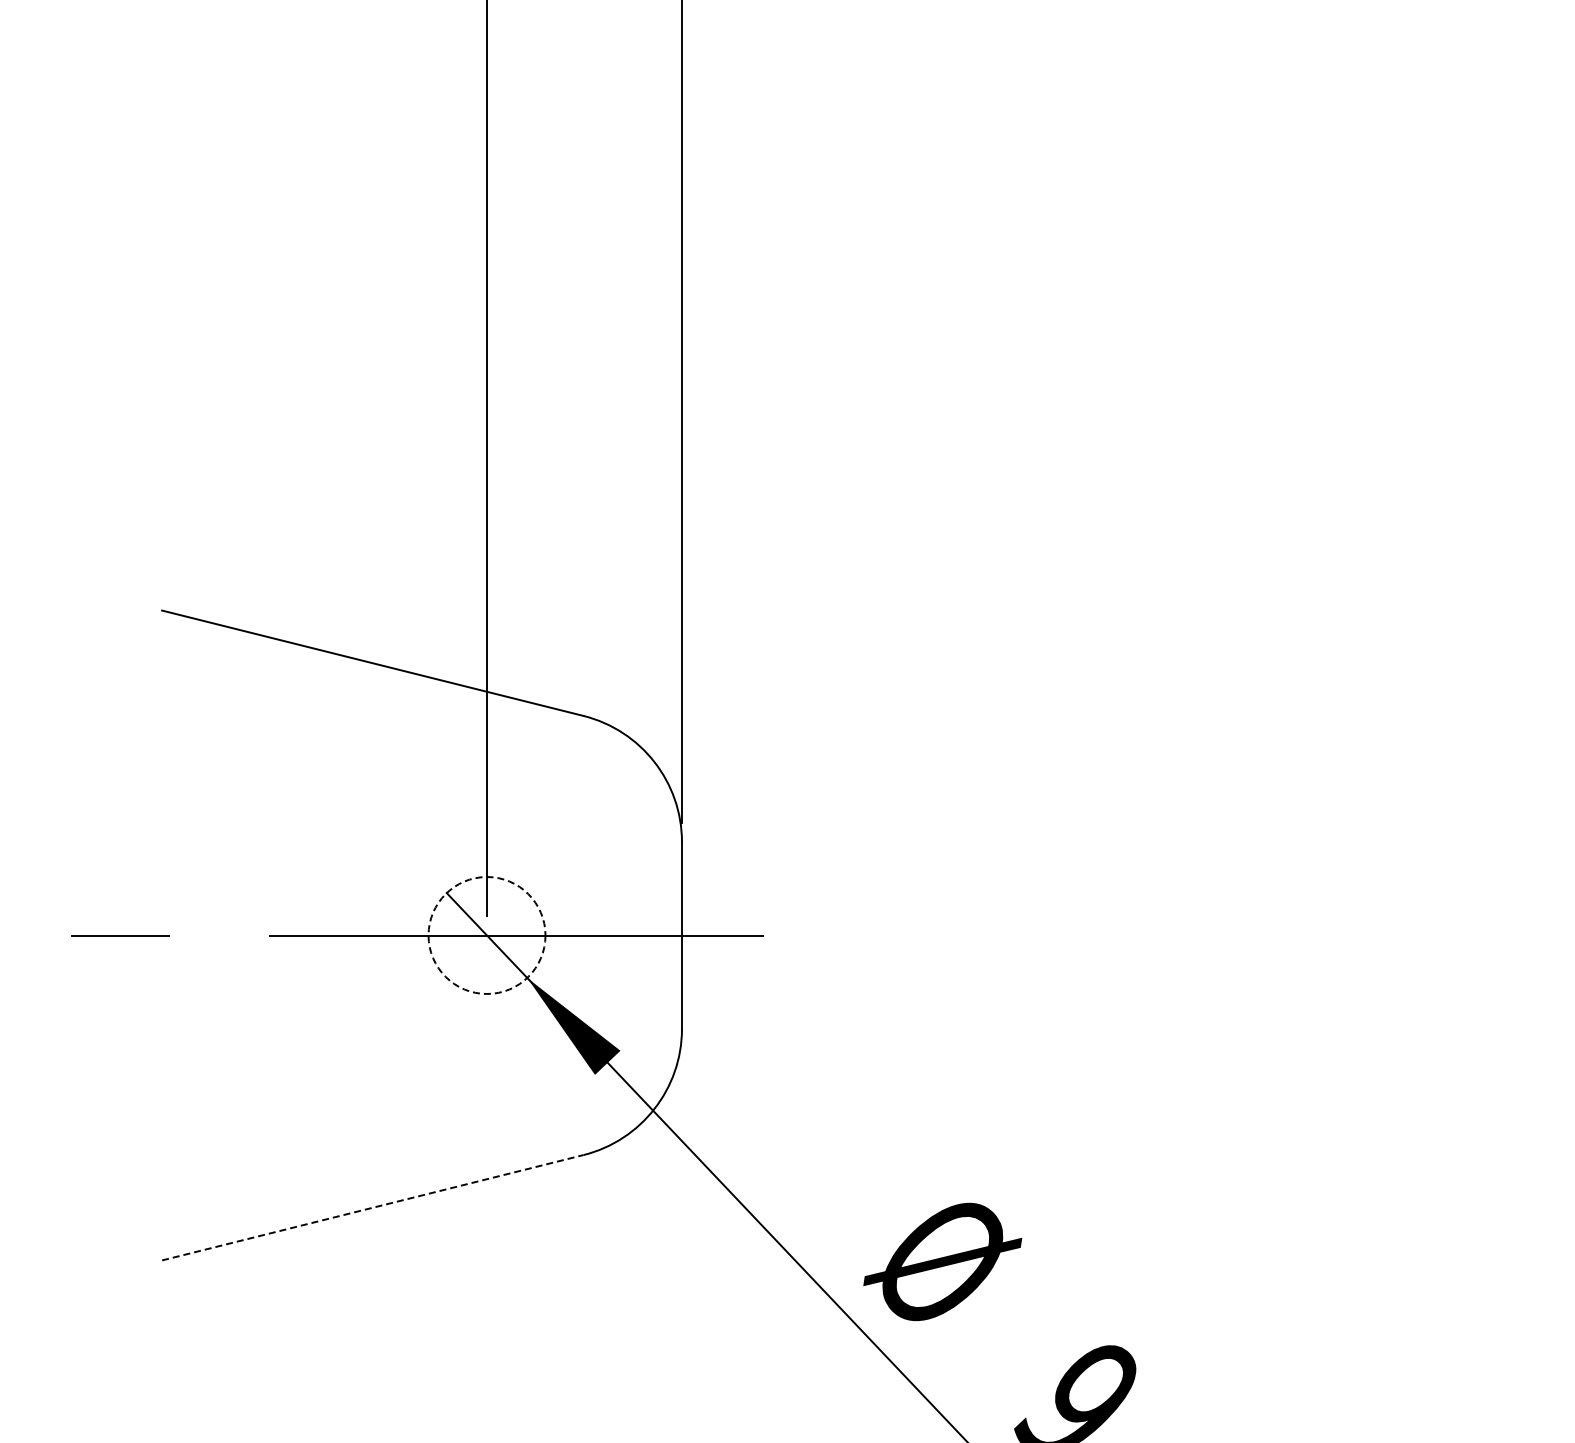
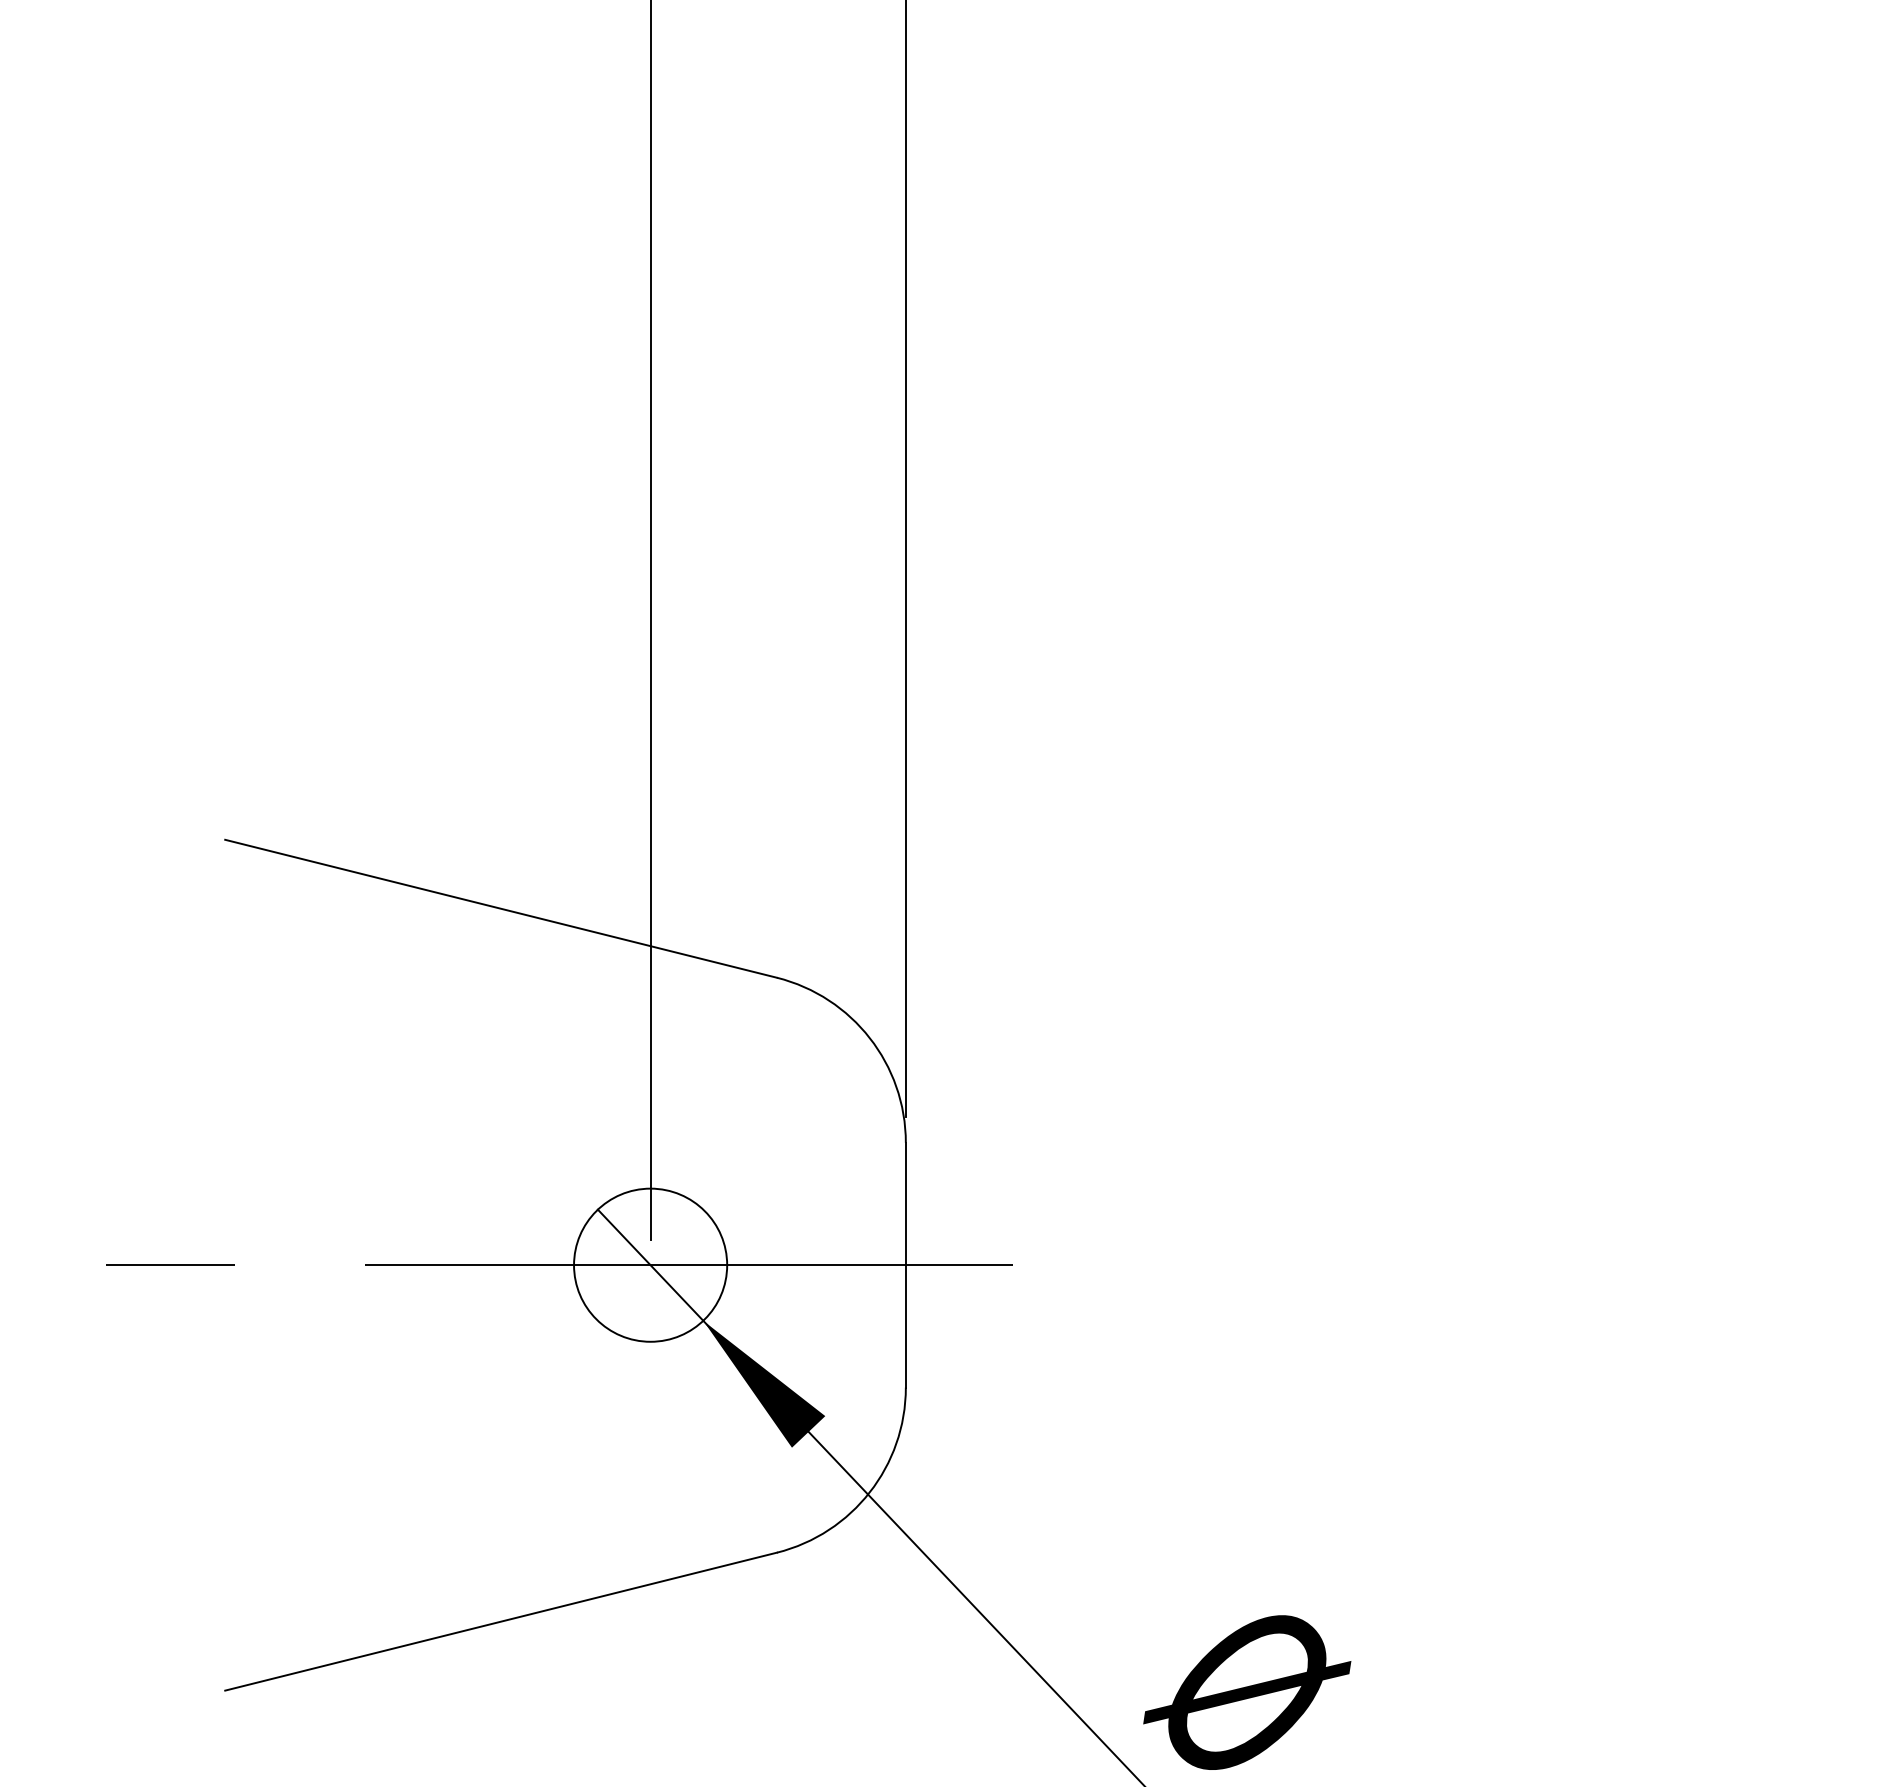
circle: (486, 935) -> (649, 1265), dashed -> solid
line: (373, 1207) -> (501, 1621), dashed -> solid

